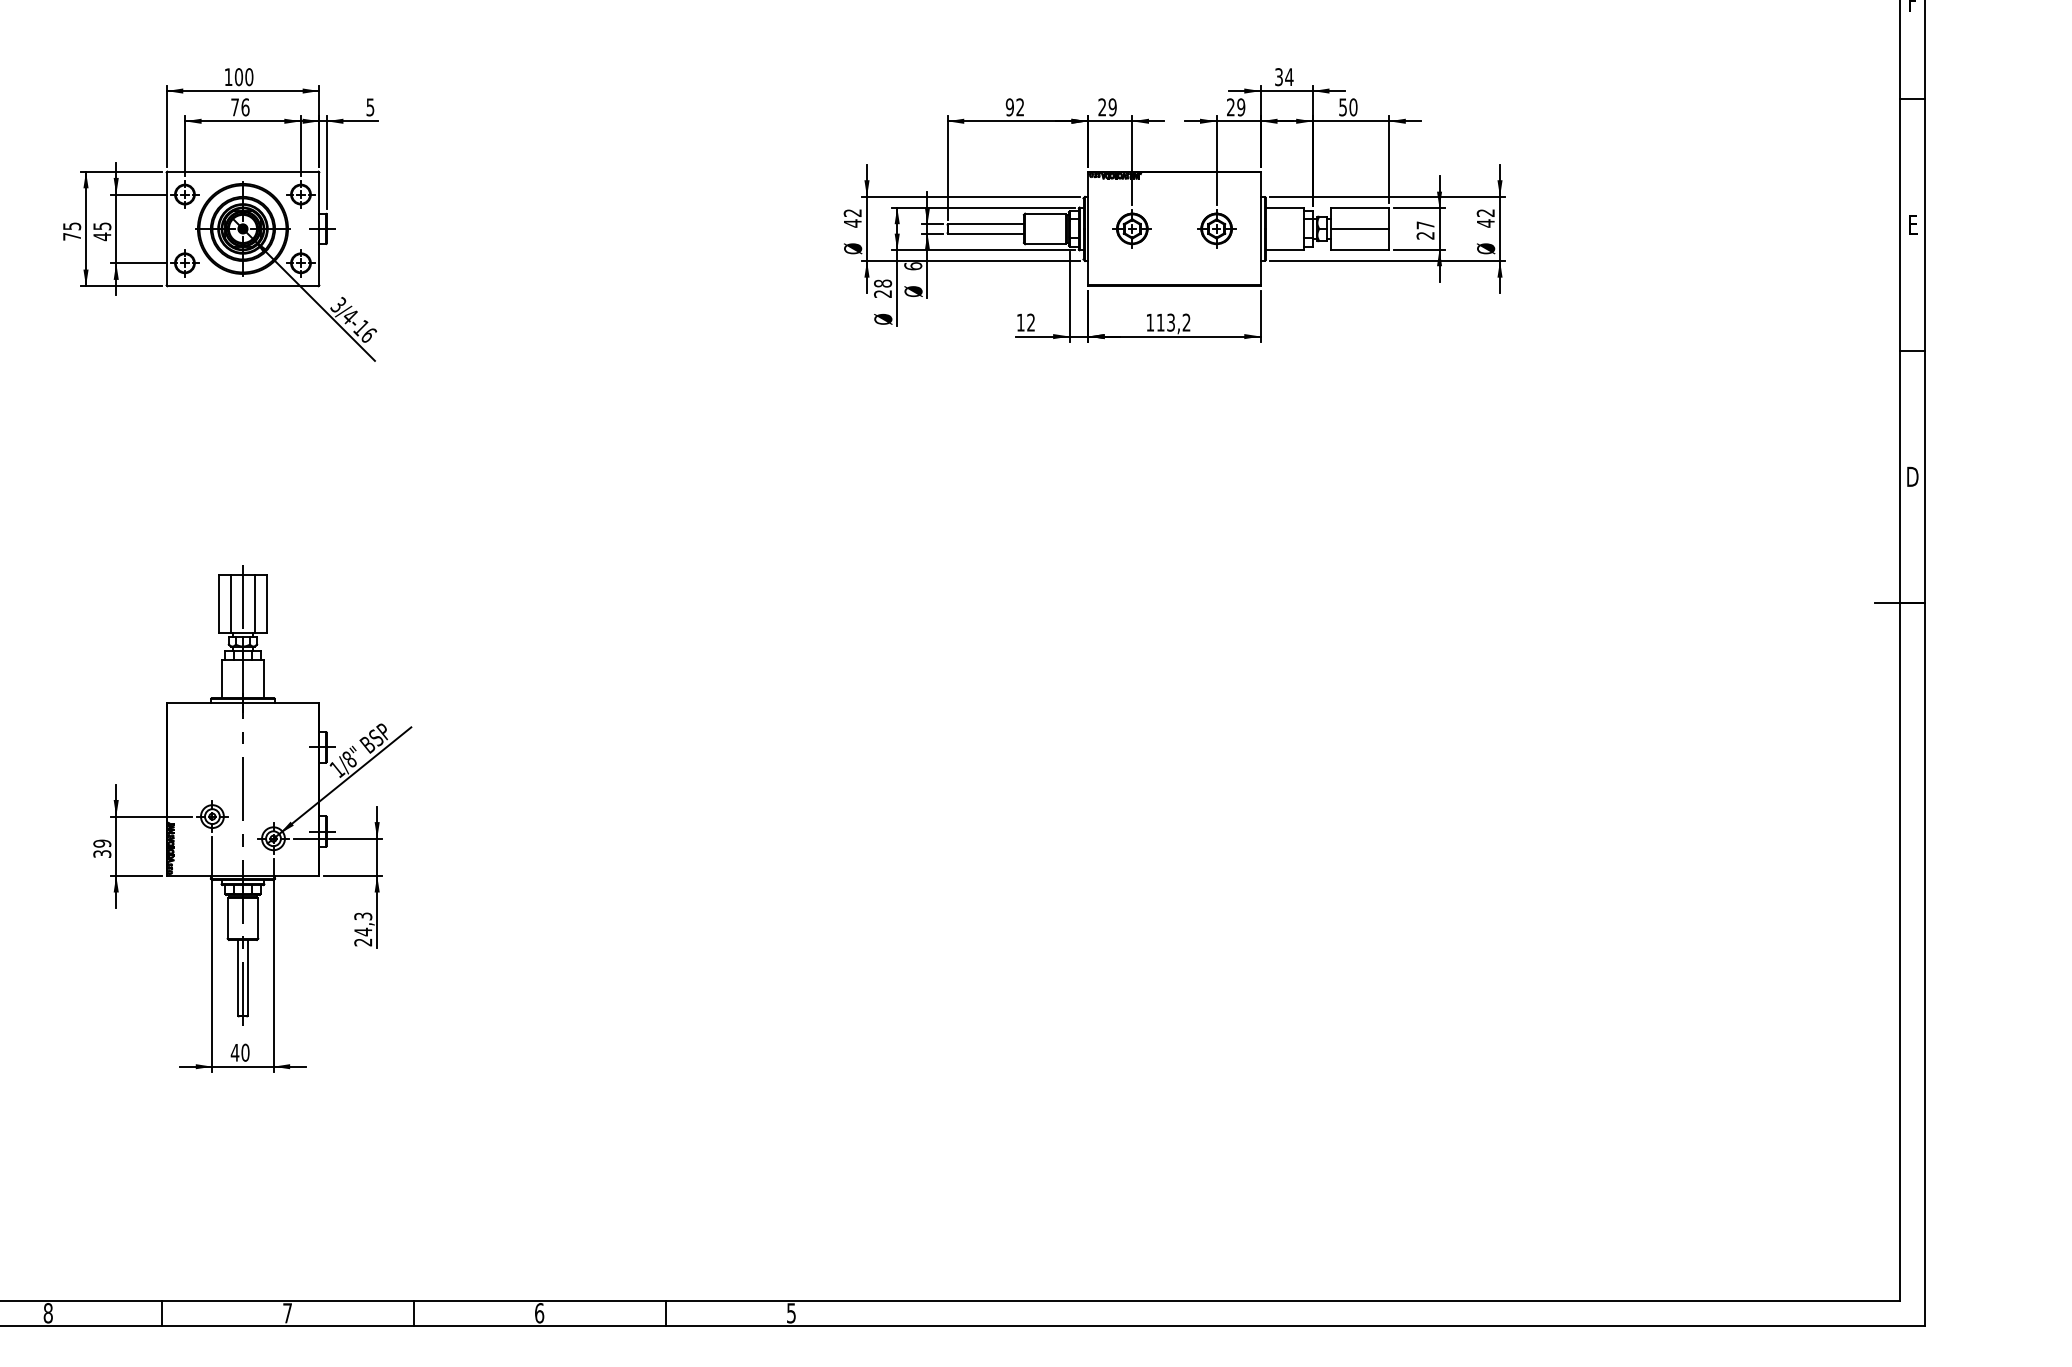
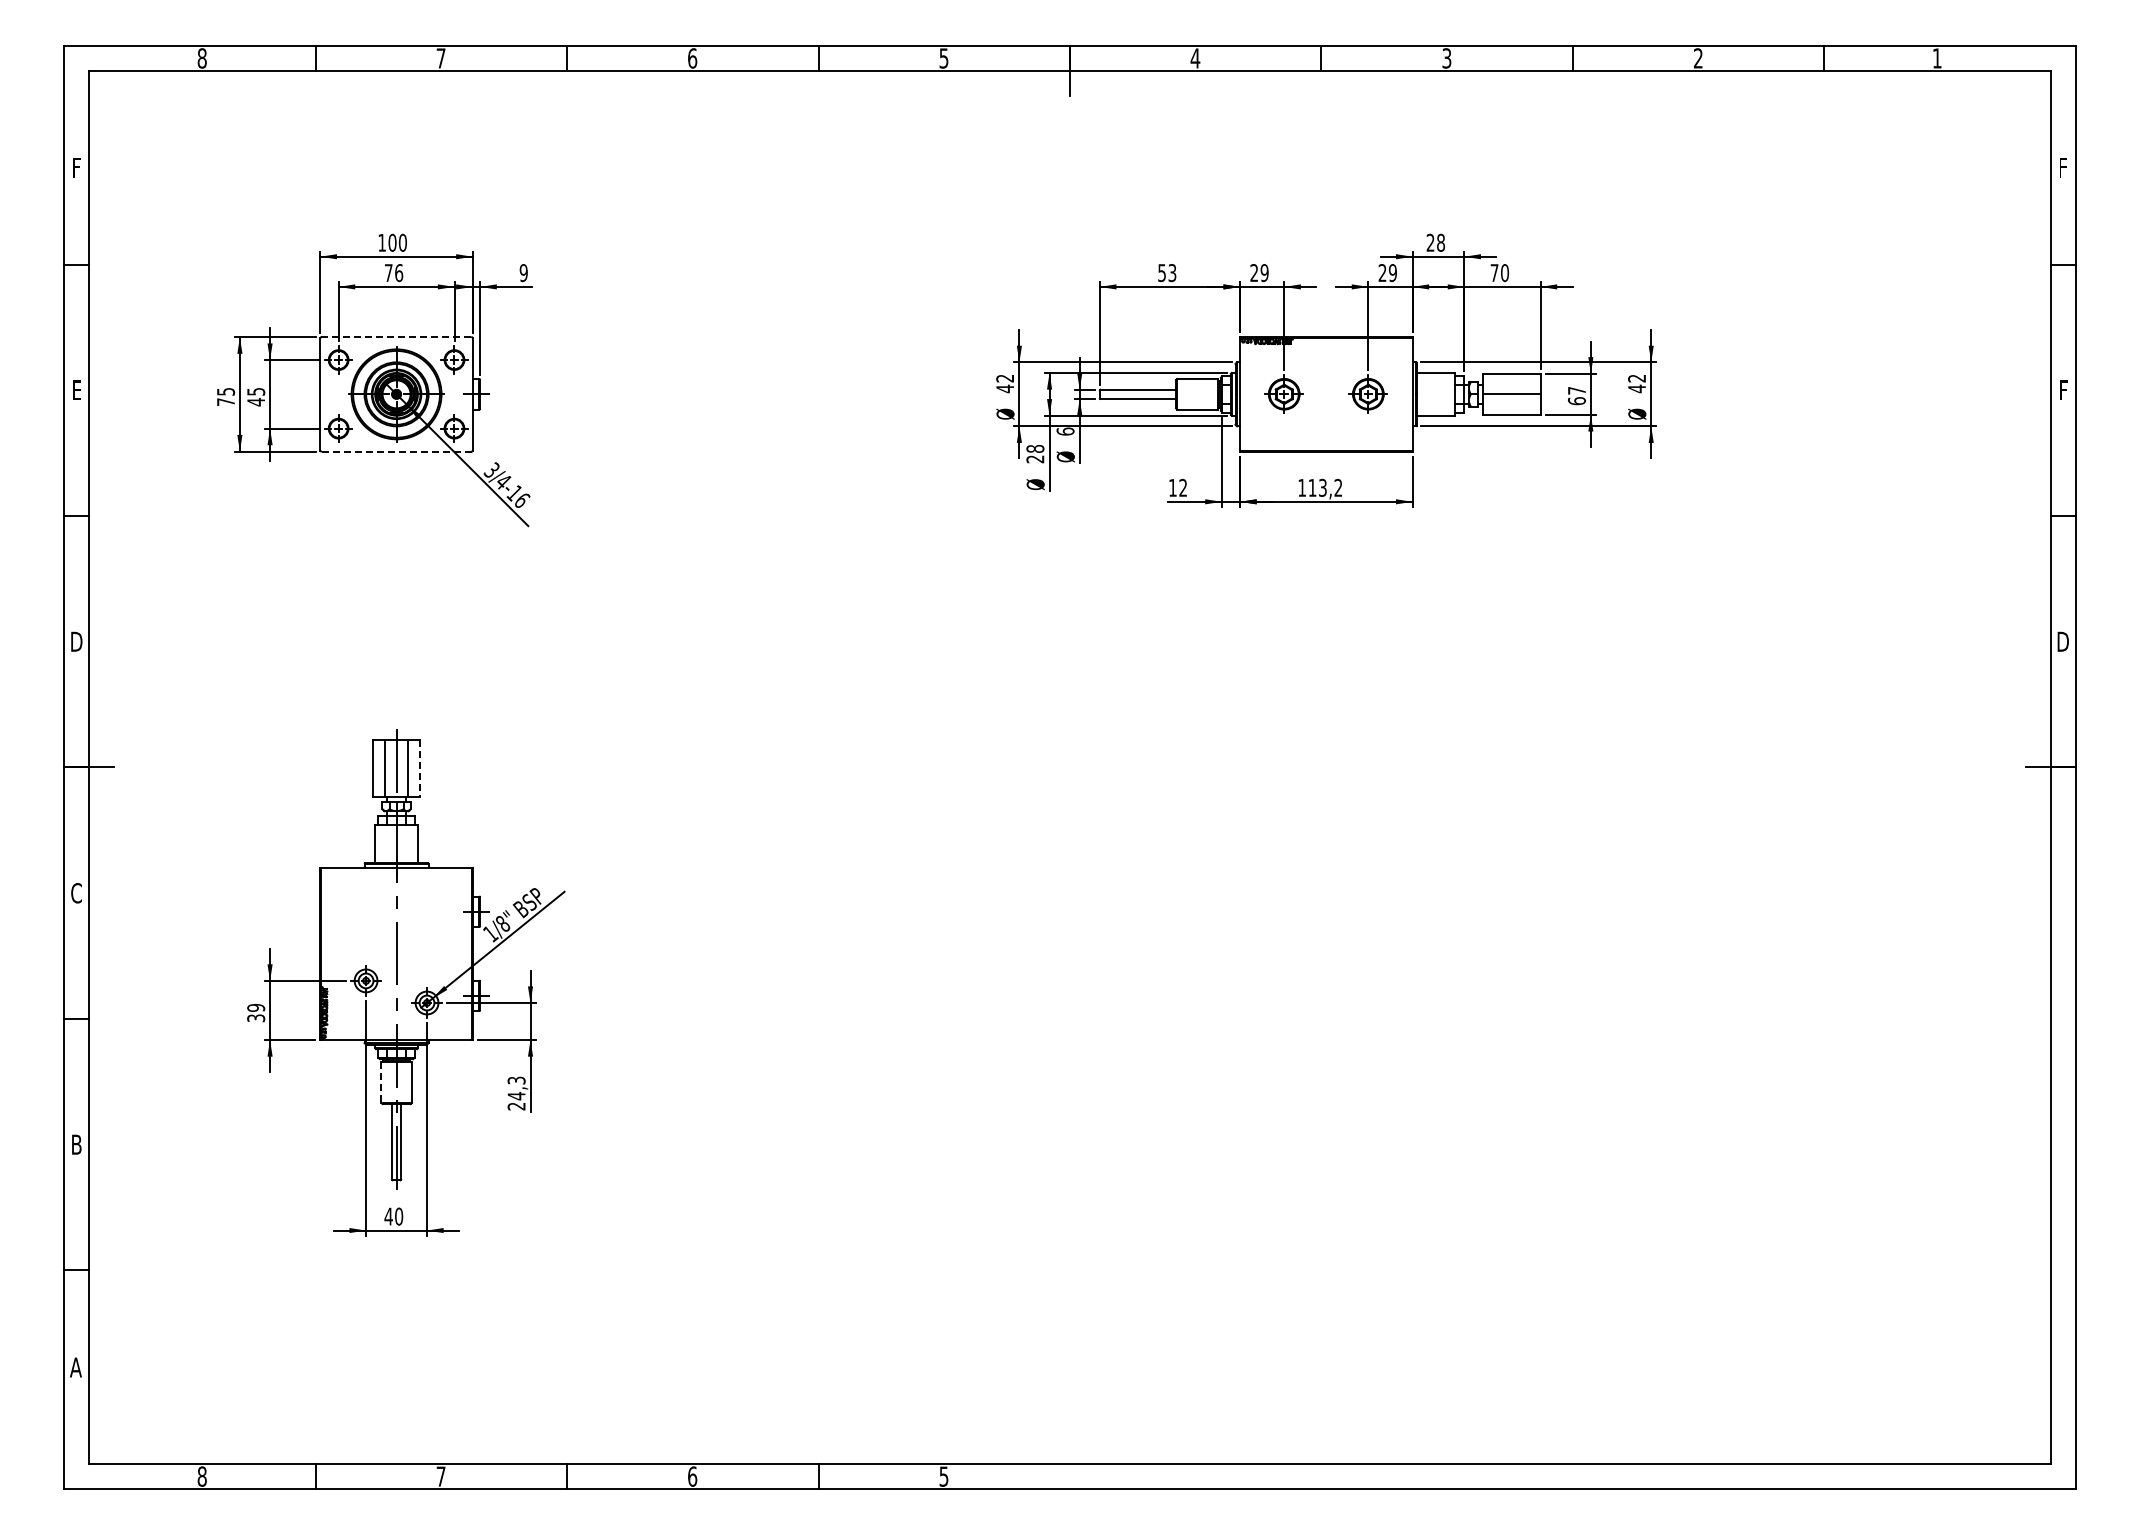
text: (1283, 76) -> (1435, 242), 34 -> 28
text: (370, 106) -> (523, 272), 5 -> 9
text: (1015, 107) -> (1167, 273), 92 -> 53
text: (1342, 107) -> (1494, 273), 50 -> 70
line: (243, 171) -> (397, 337), solid -> dashed
text: (1913, 224) -> (2063, 389), E -> F
text: (1425, 236) -> (1576, 401), 27 -> 67
line: (242, 286) -> (396, 451), solid -> dashed
line: (266, 603) -> (420, 768), solid -> dashed
line: (227, 918) -> (381, 1082), solid -> dashed

